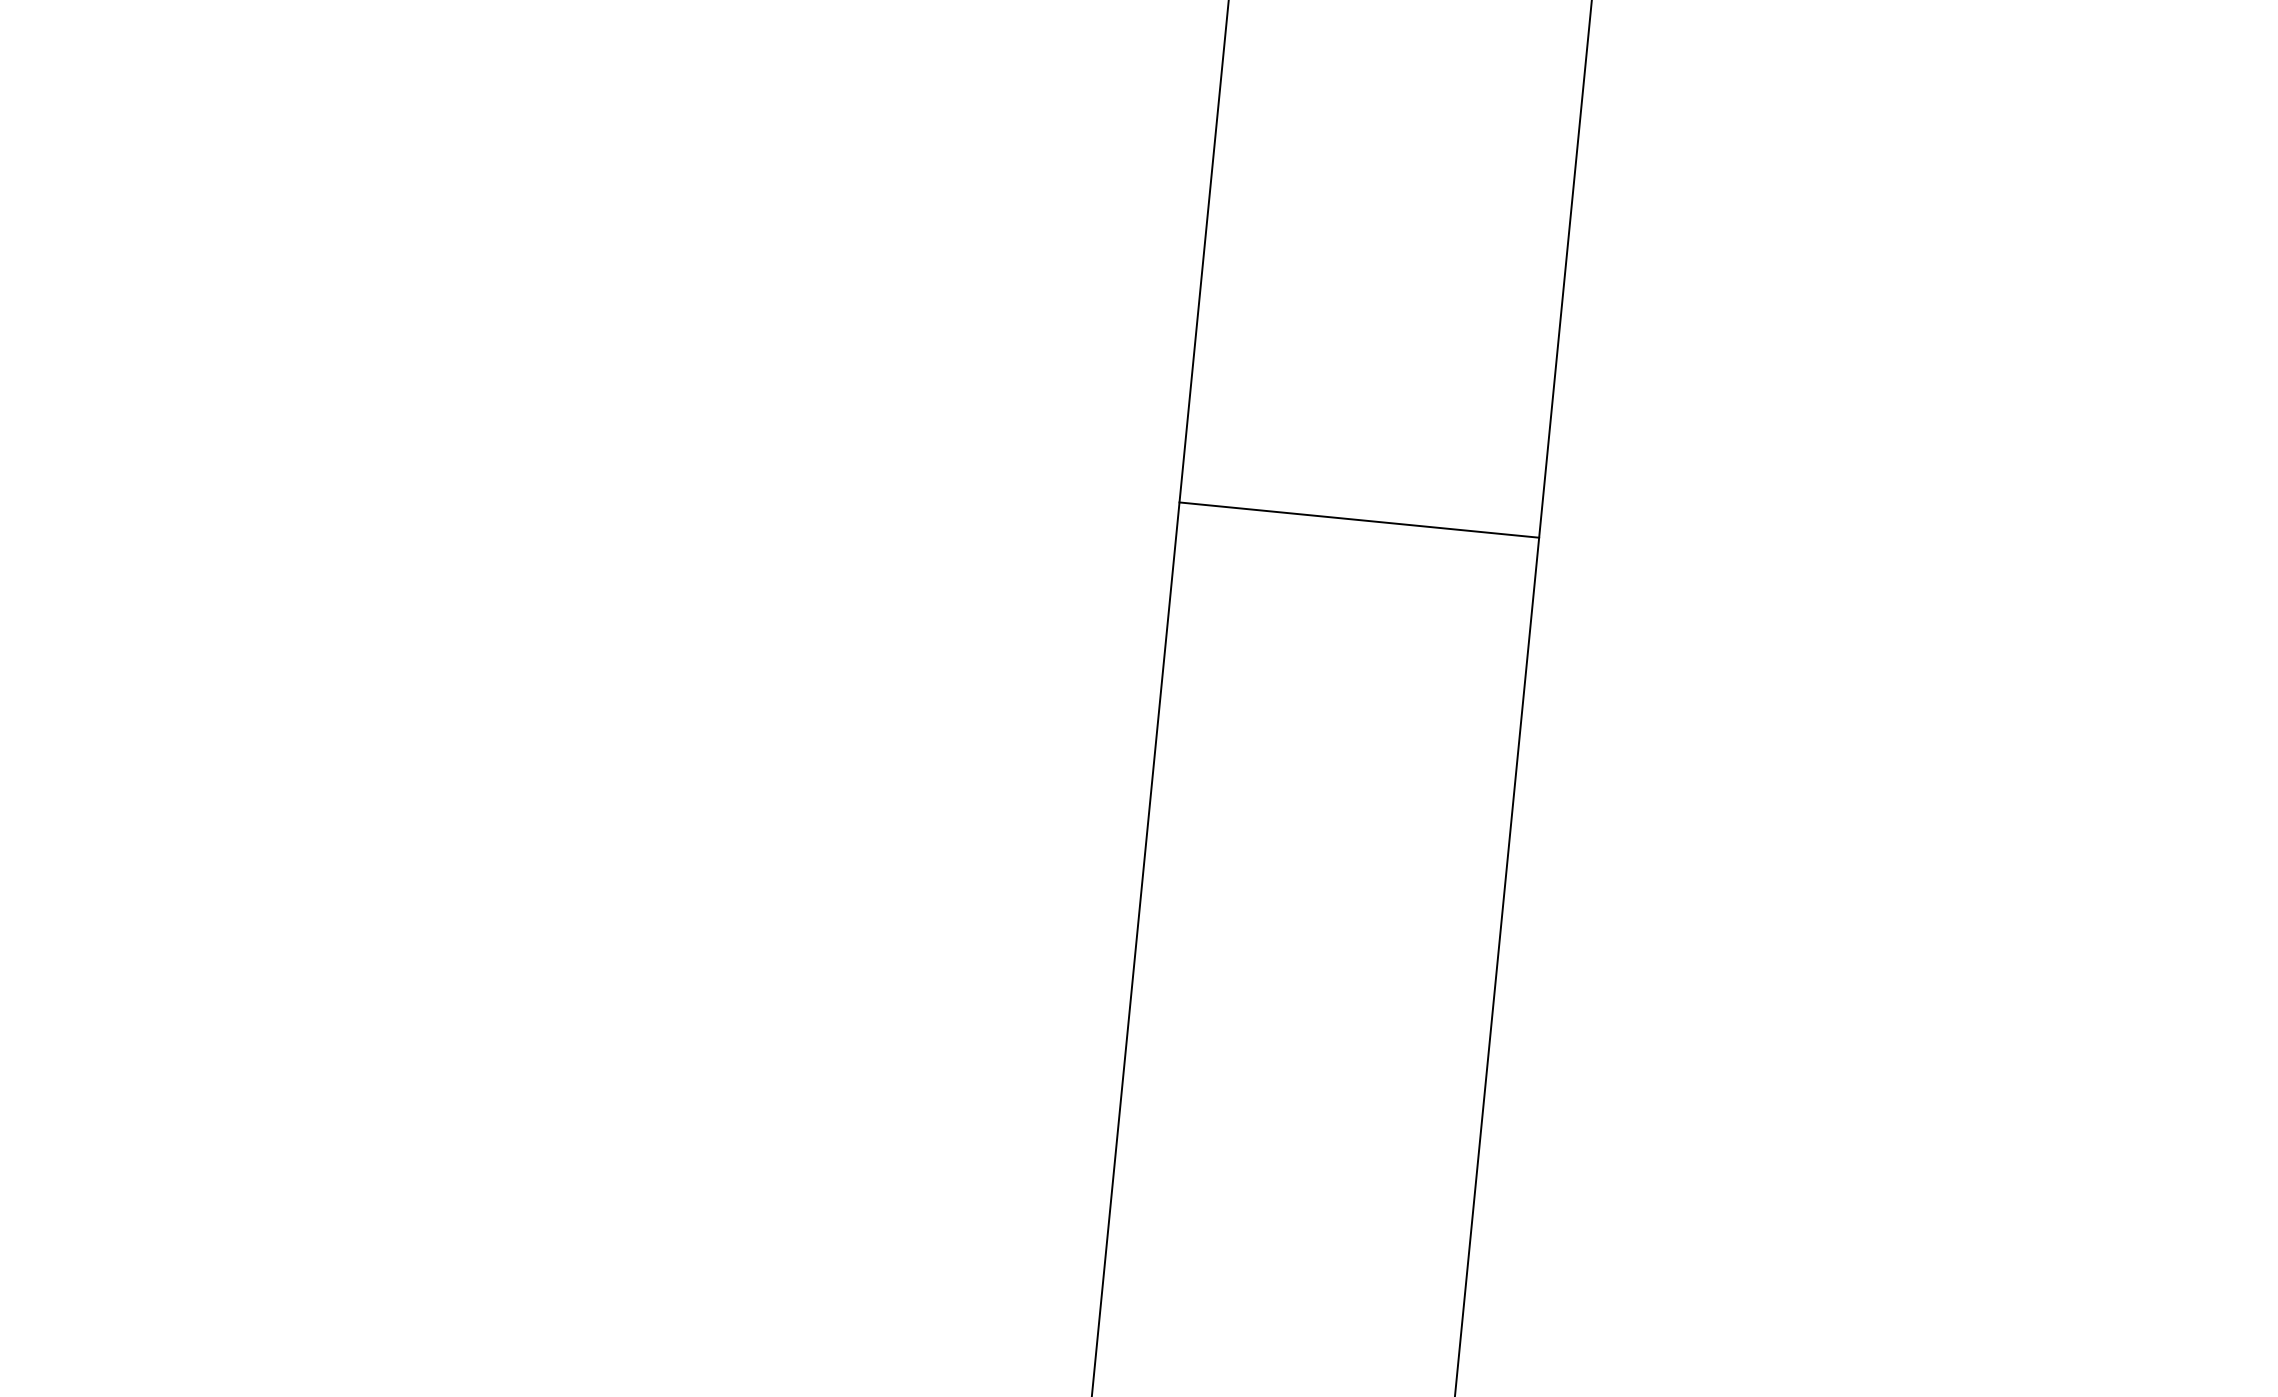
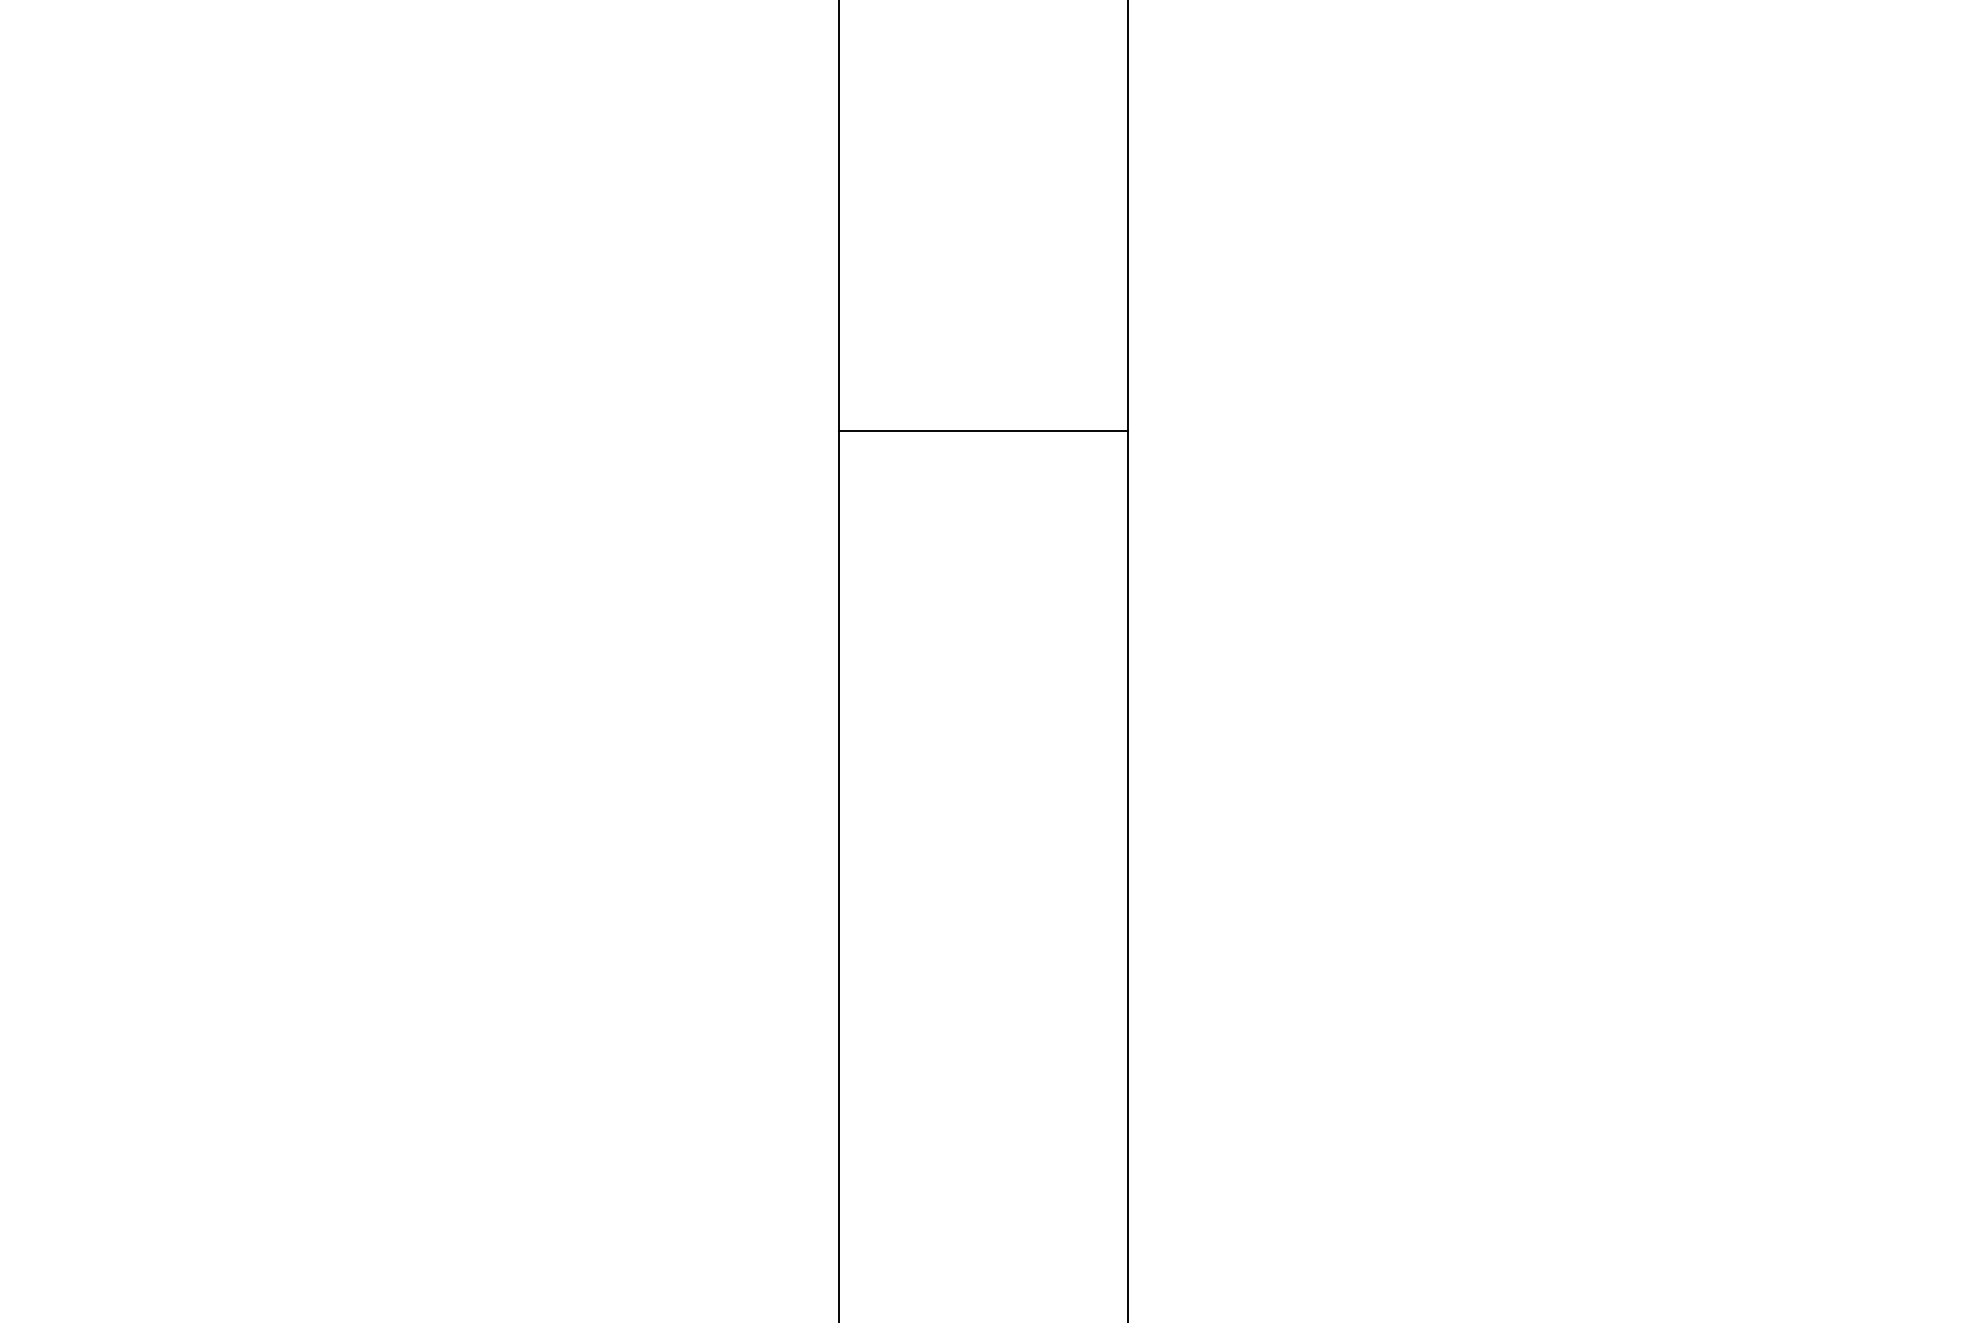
line: (1359, 519) -> (983, 430), moved

